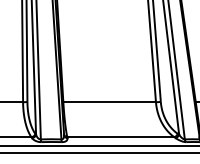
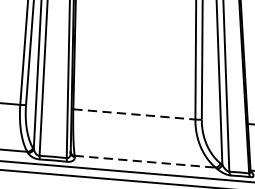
line: (110, 102) -> (135, 114), solid -> dashed
line: (121, 137) -> (146, 162), solid -> dashed

